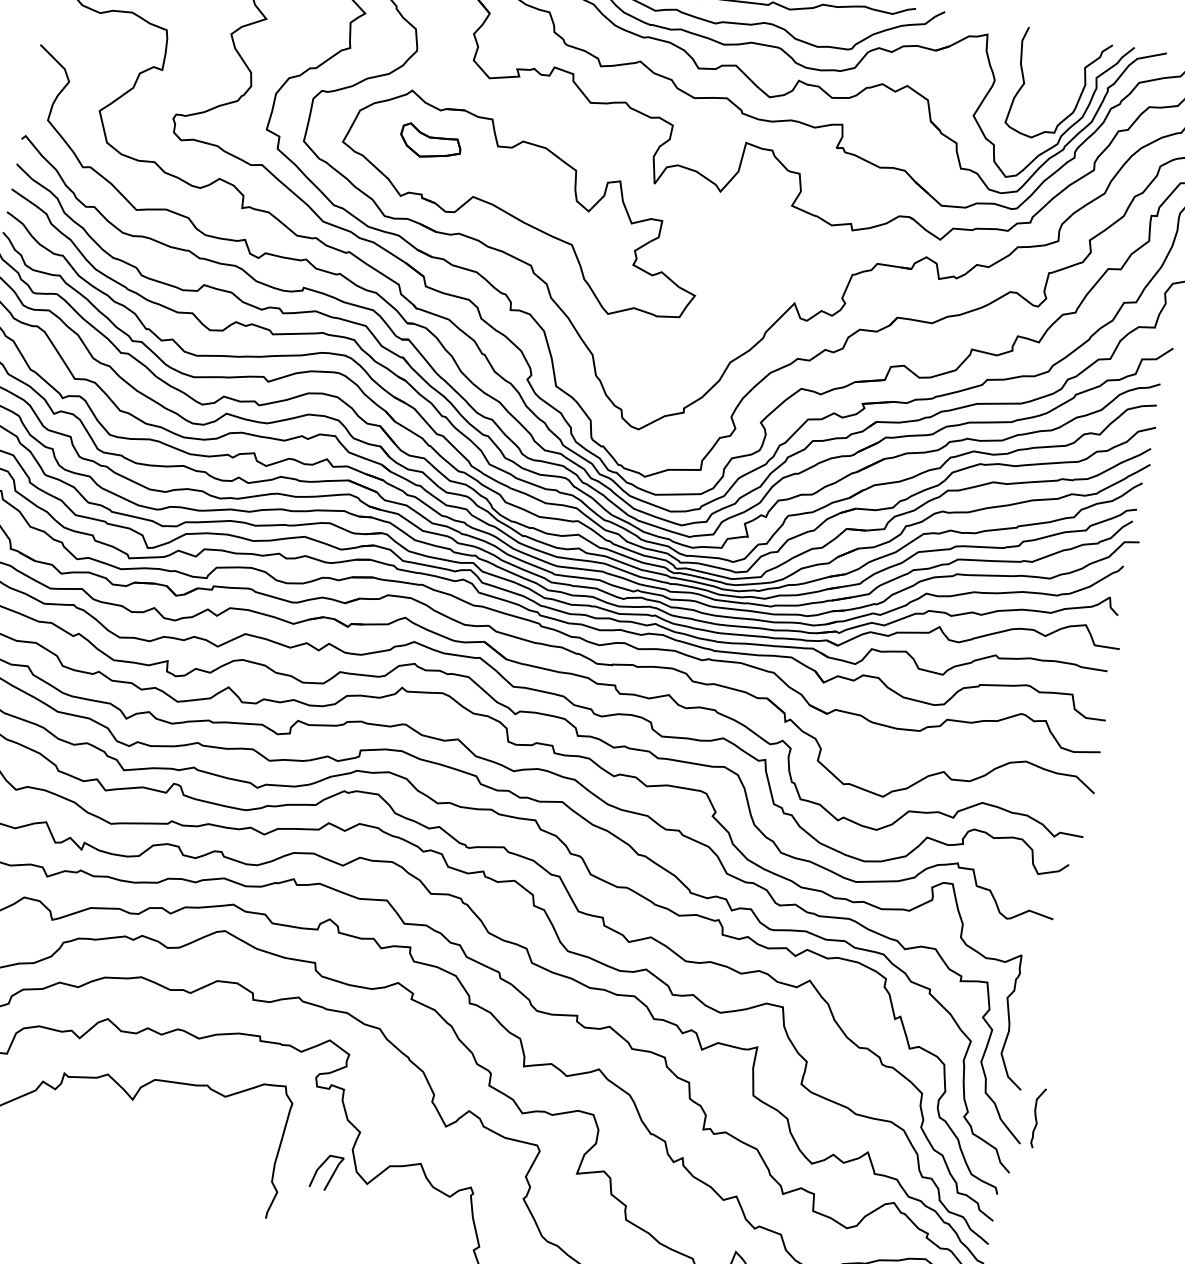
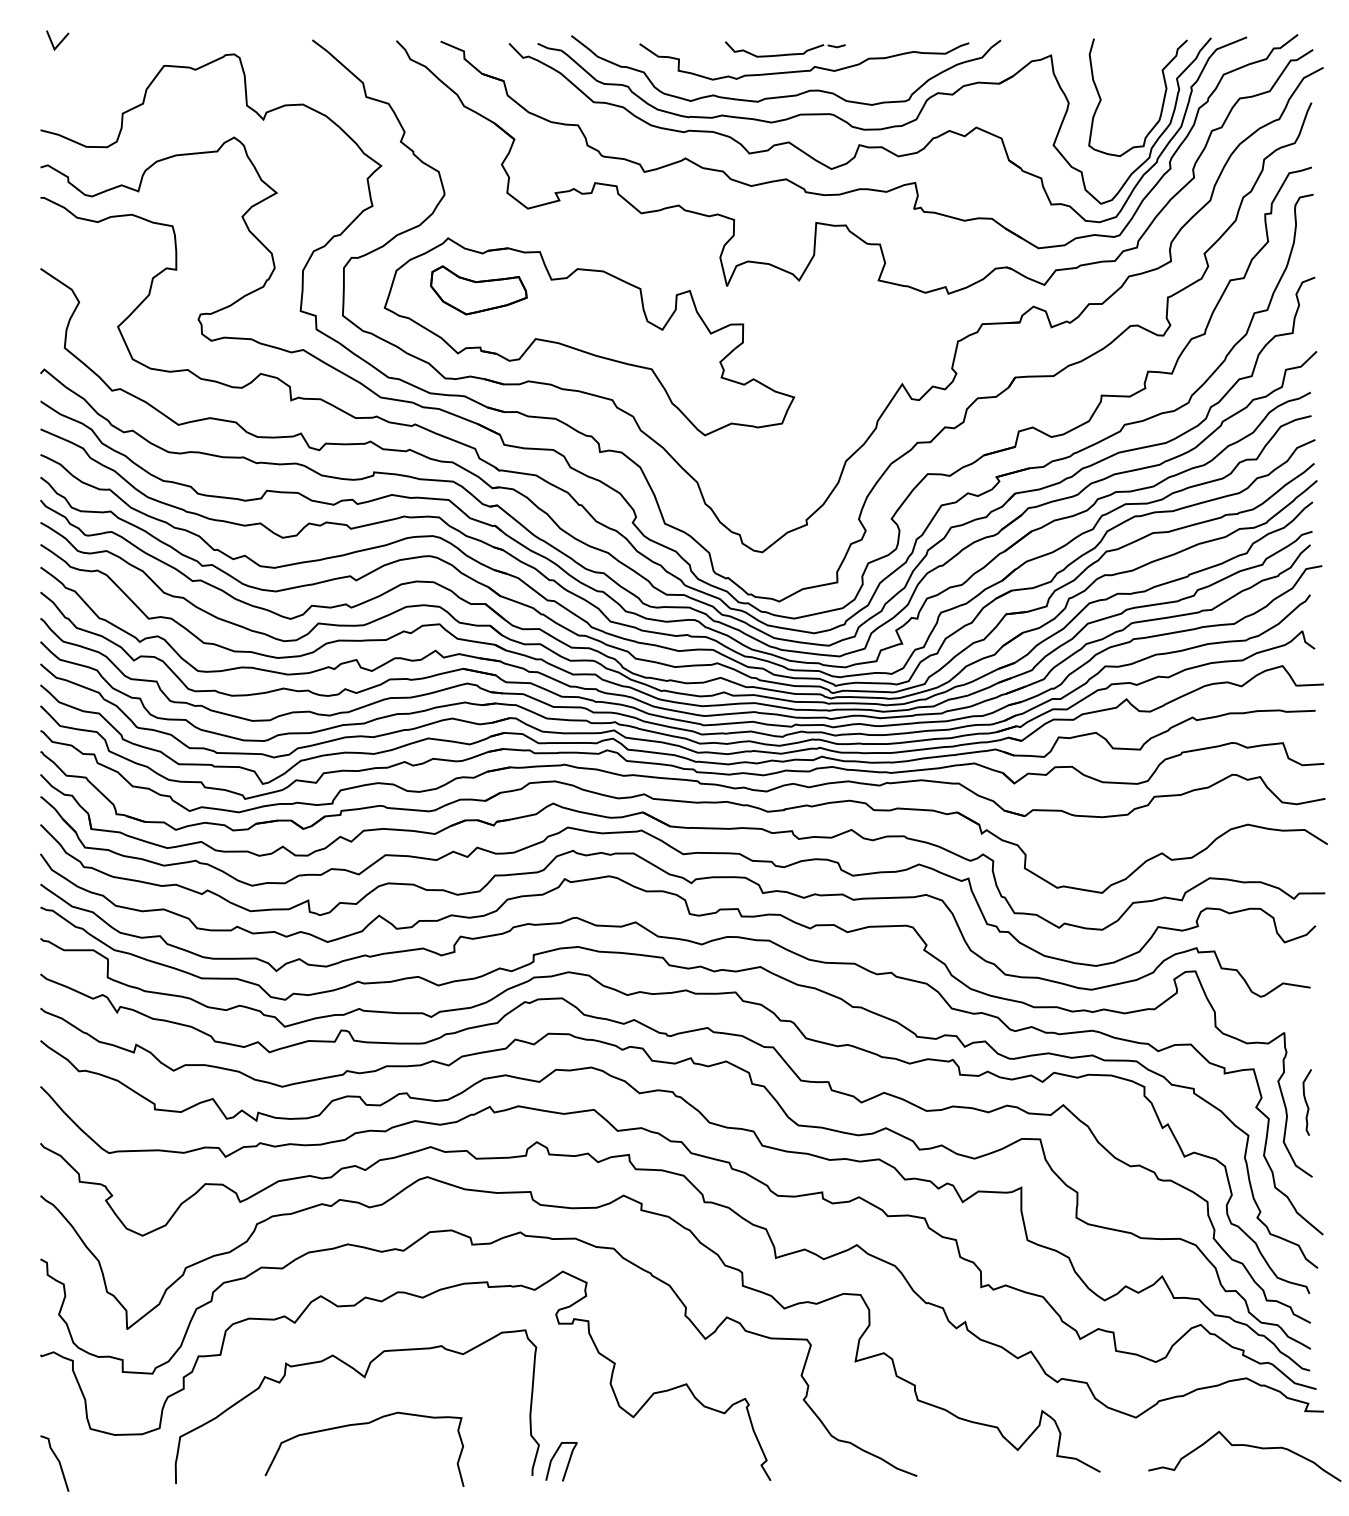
part: (430, 143) -> (478, 290), size x1.43
curve: (1036, 1117) -> (1306, 1102), moved
curve: (118, 1142) -> (358, 1425), added
curve: (331, 1175) -> (567, 1463), moved

